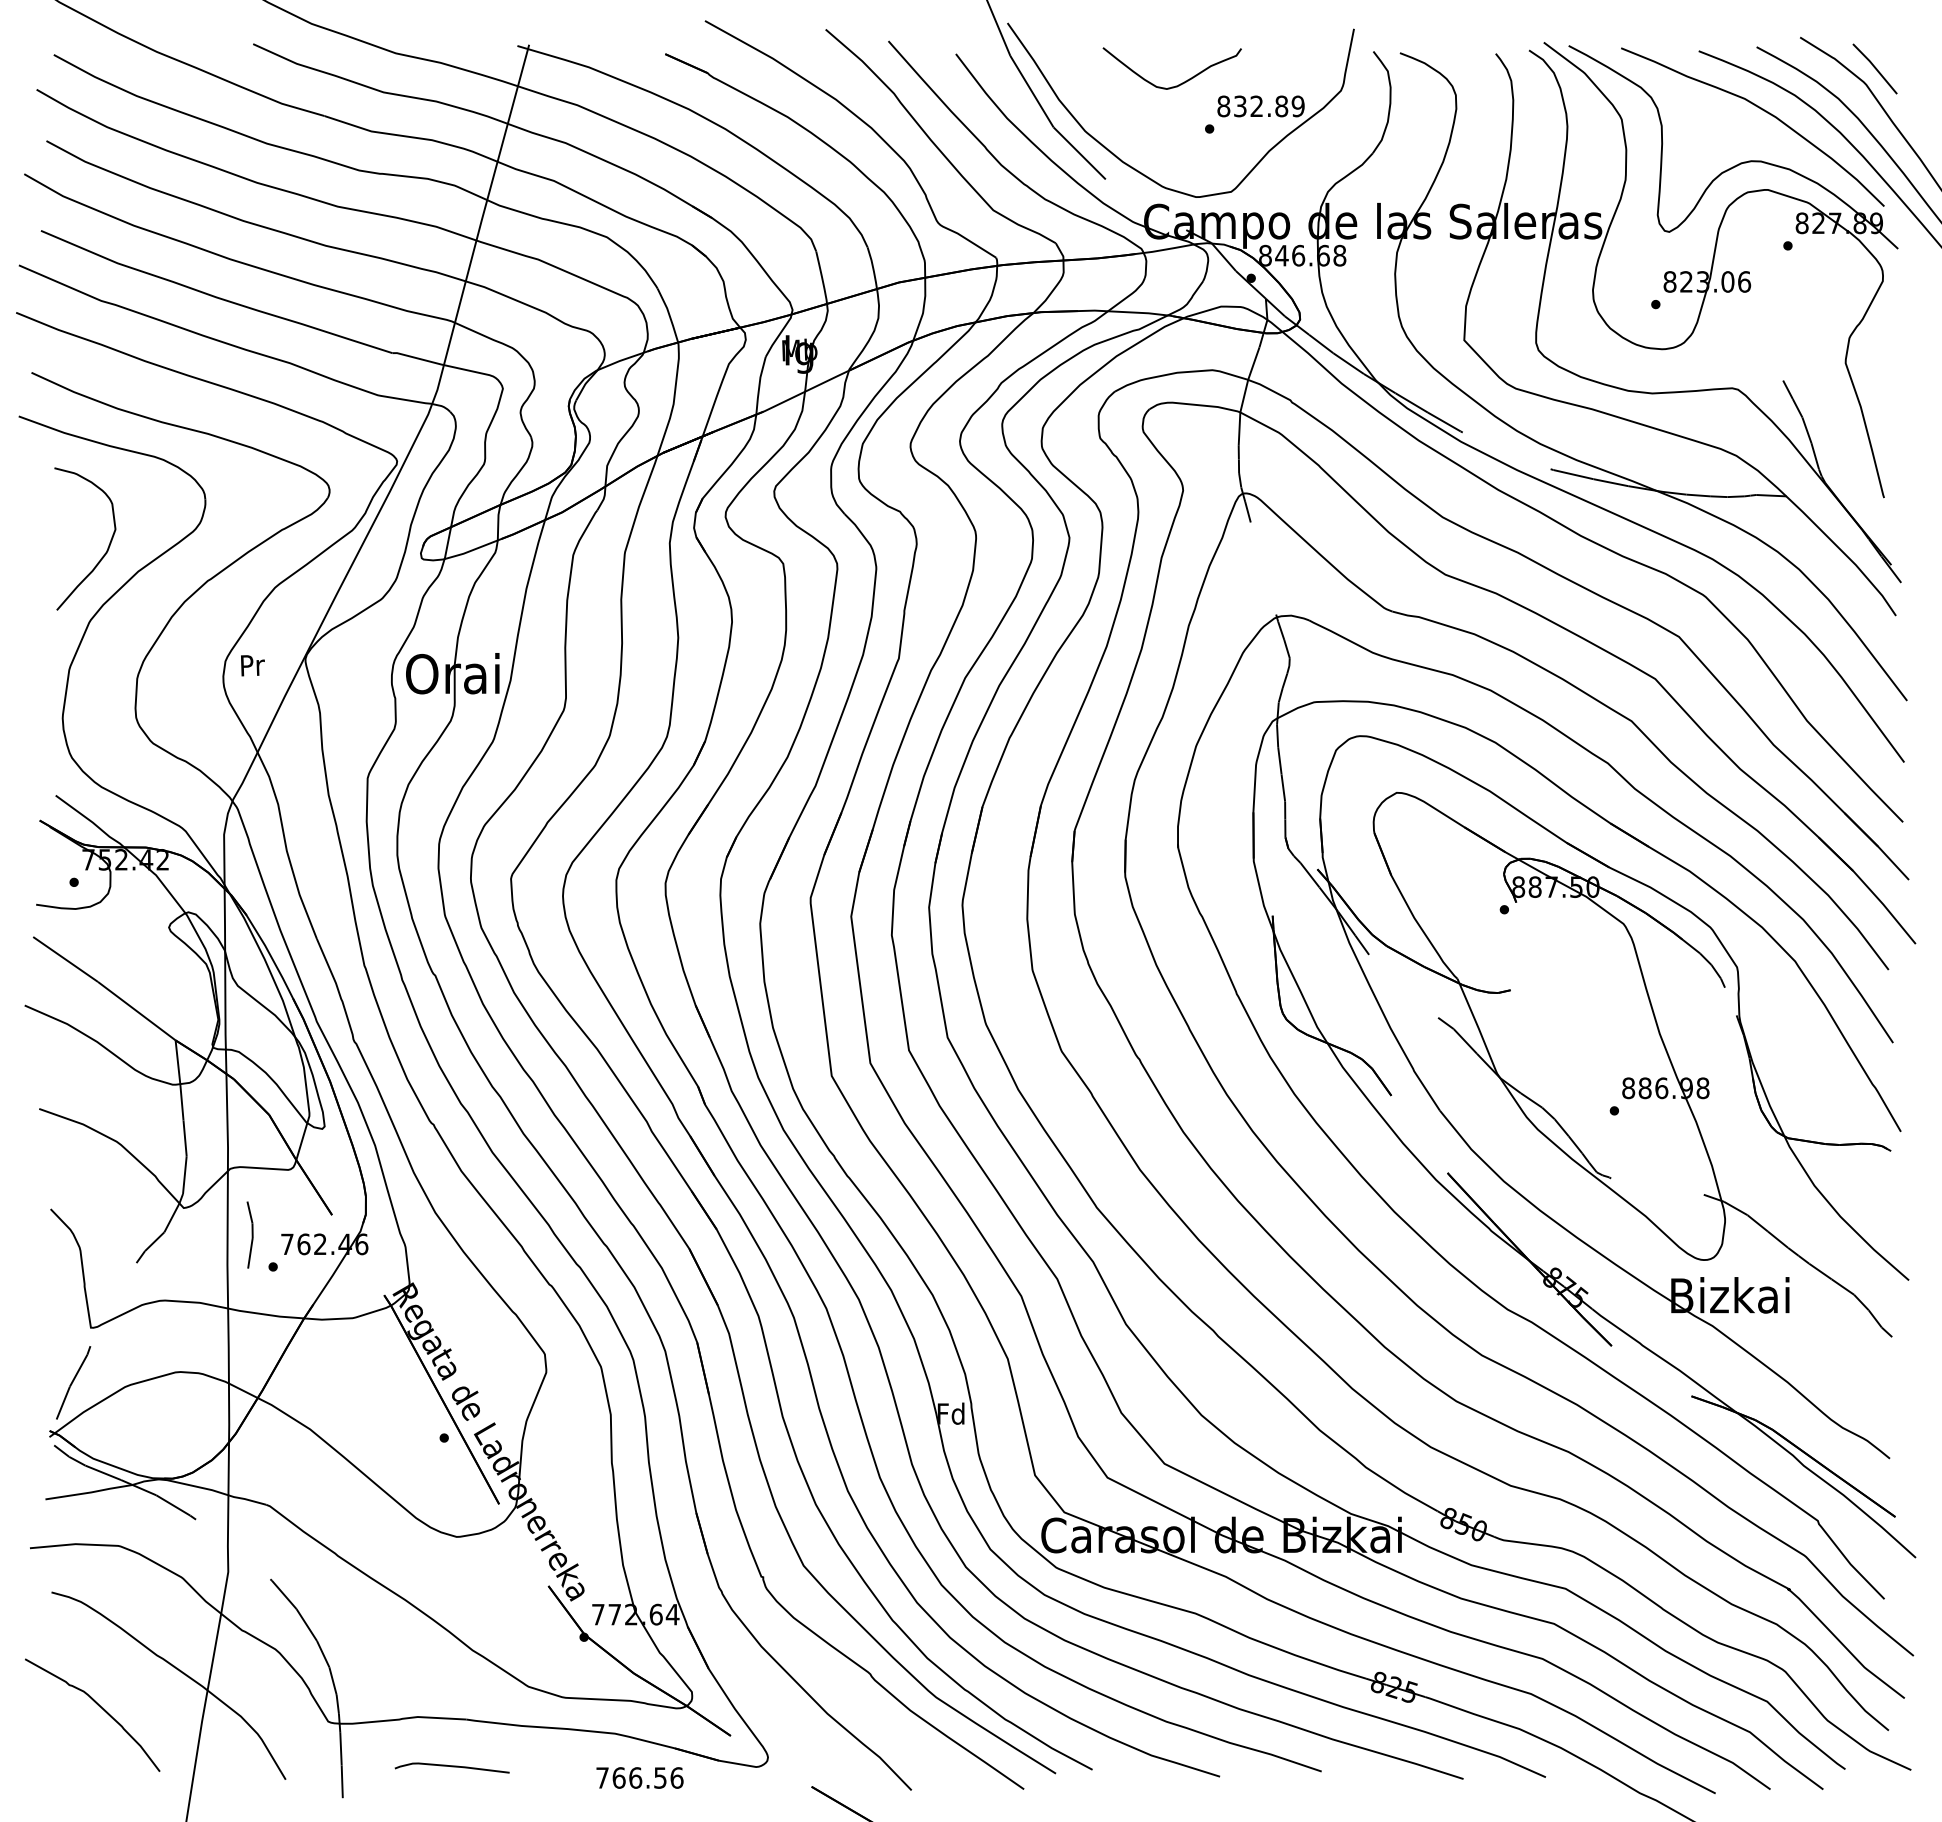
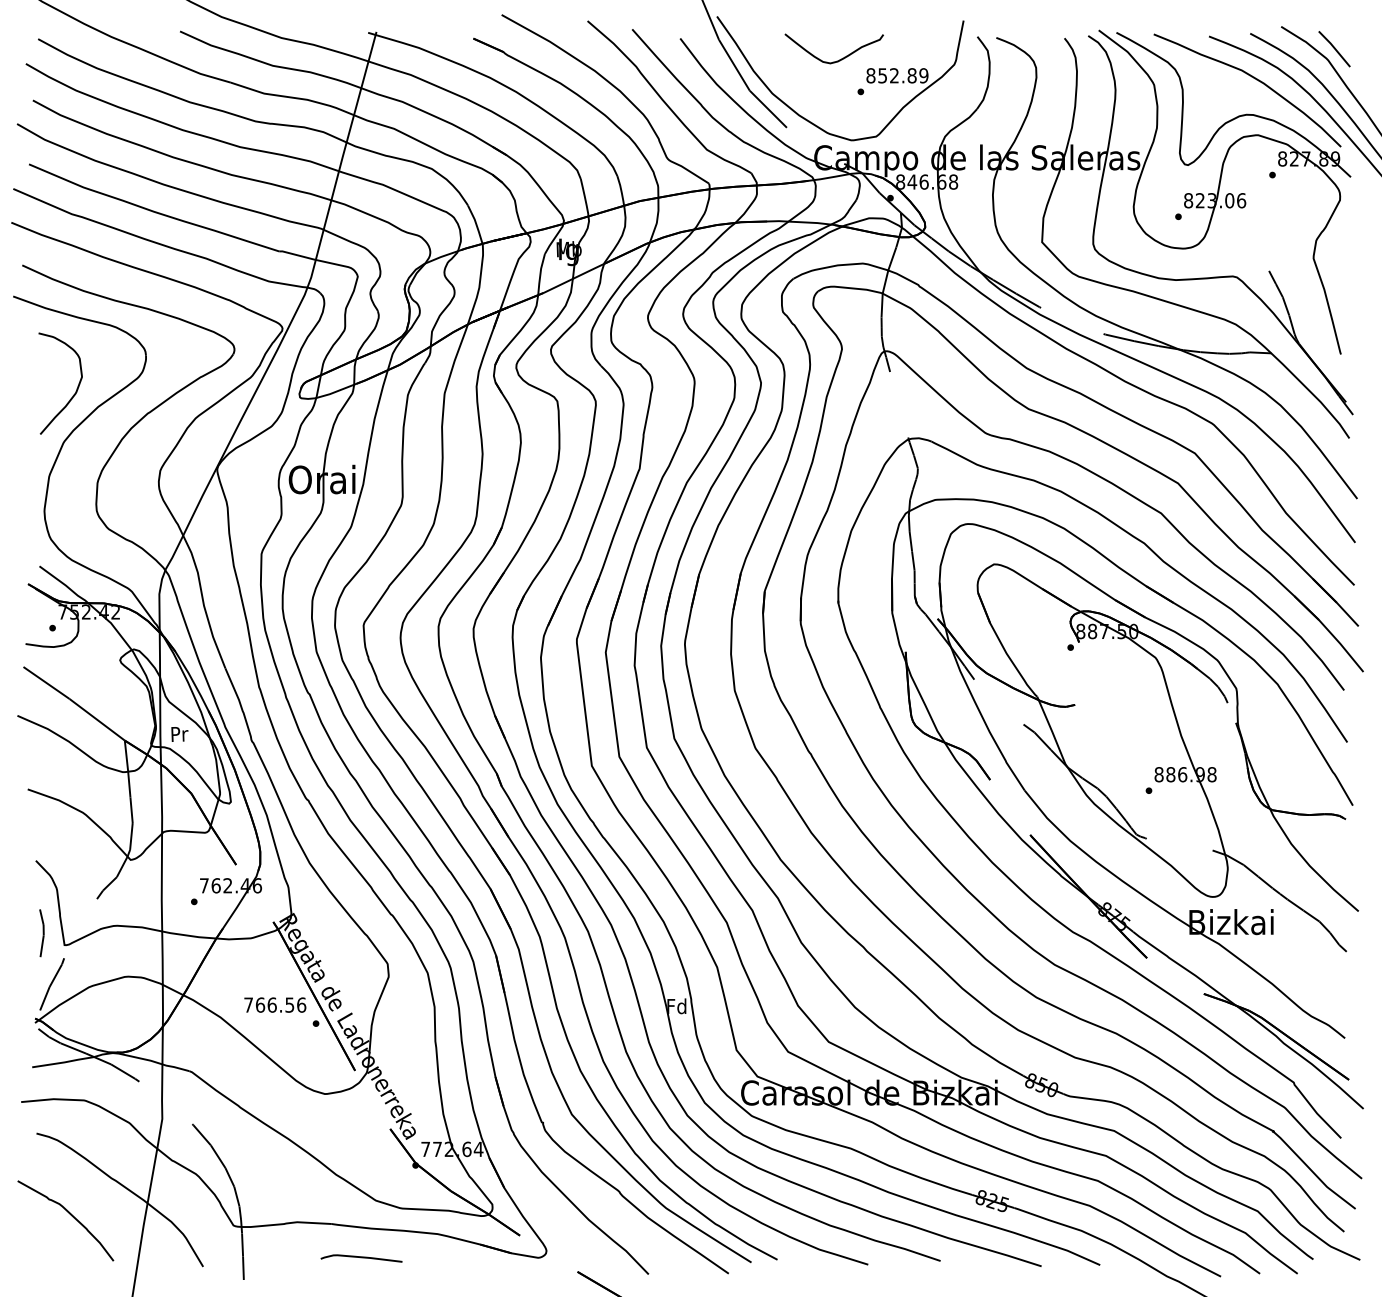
text: (1240, 105) -> (882, 75), 832.89 -> 852.89
text: (252, 665) -> (179, 734), moved
line: (251, 1234) -> (42, 932), moved
curve: (451, 1767) -> (361, 1258), moved
text: (639, 1777) -> (274, 1004), moved

